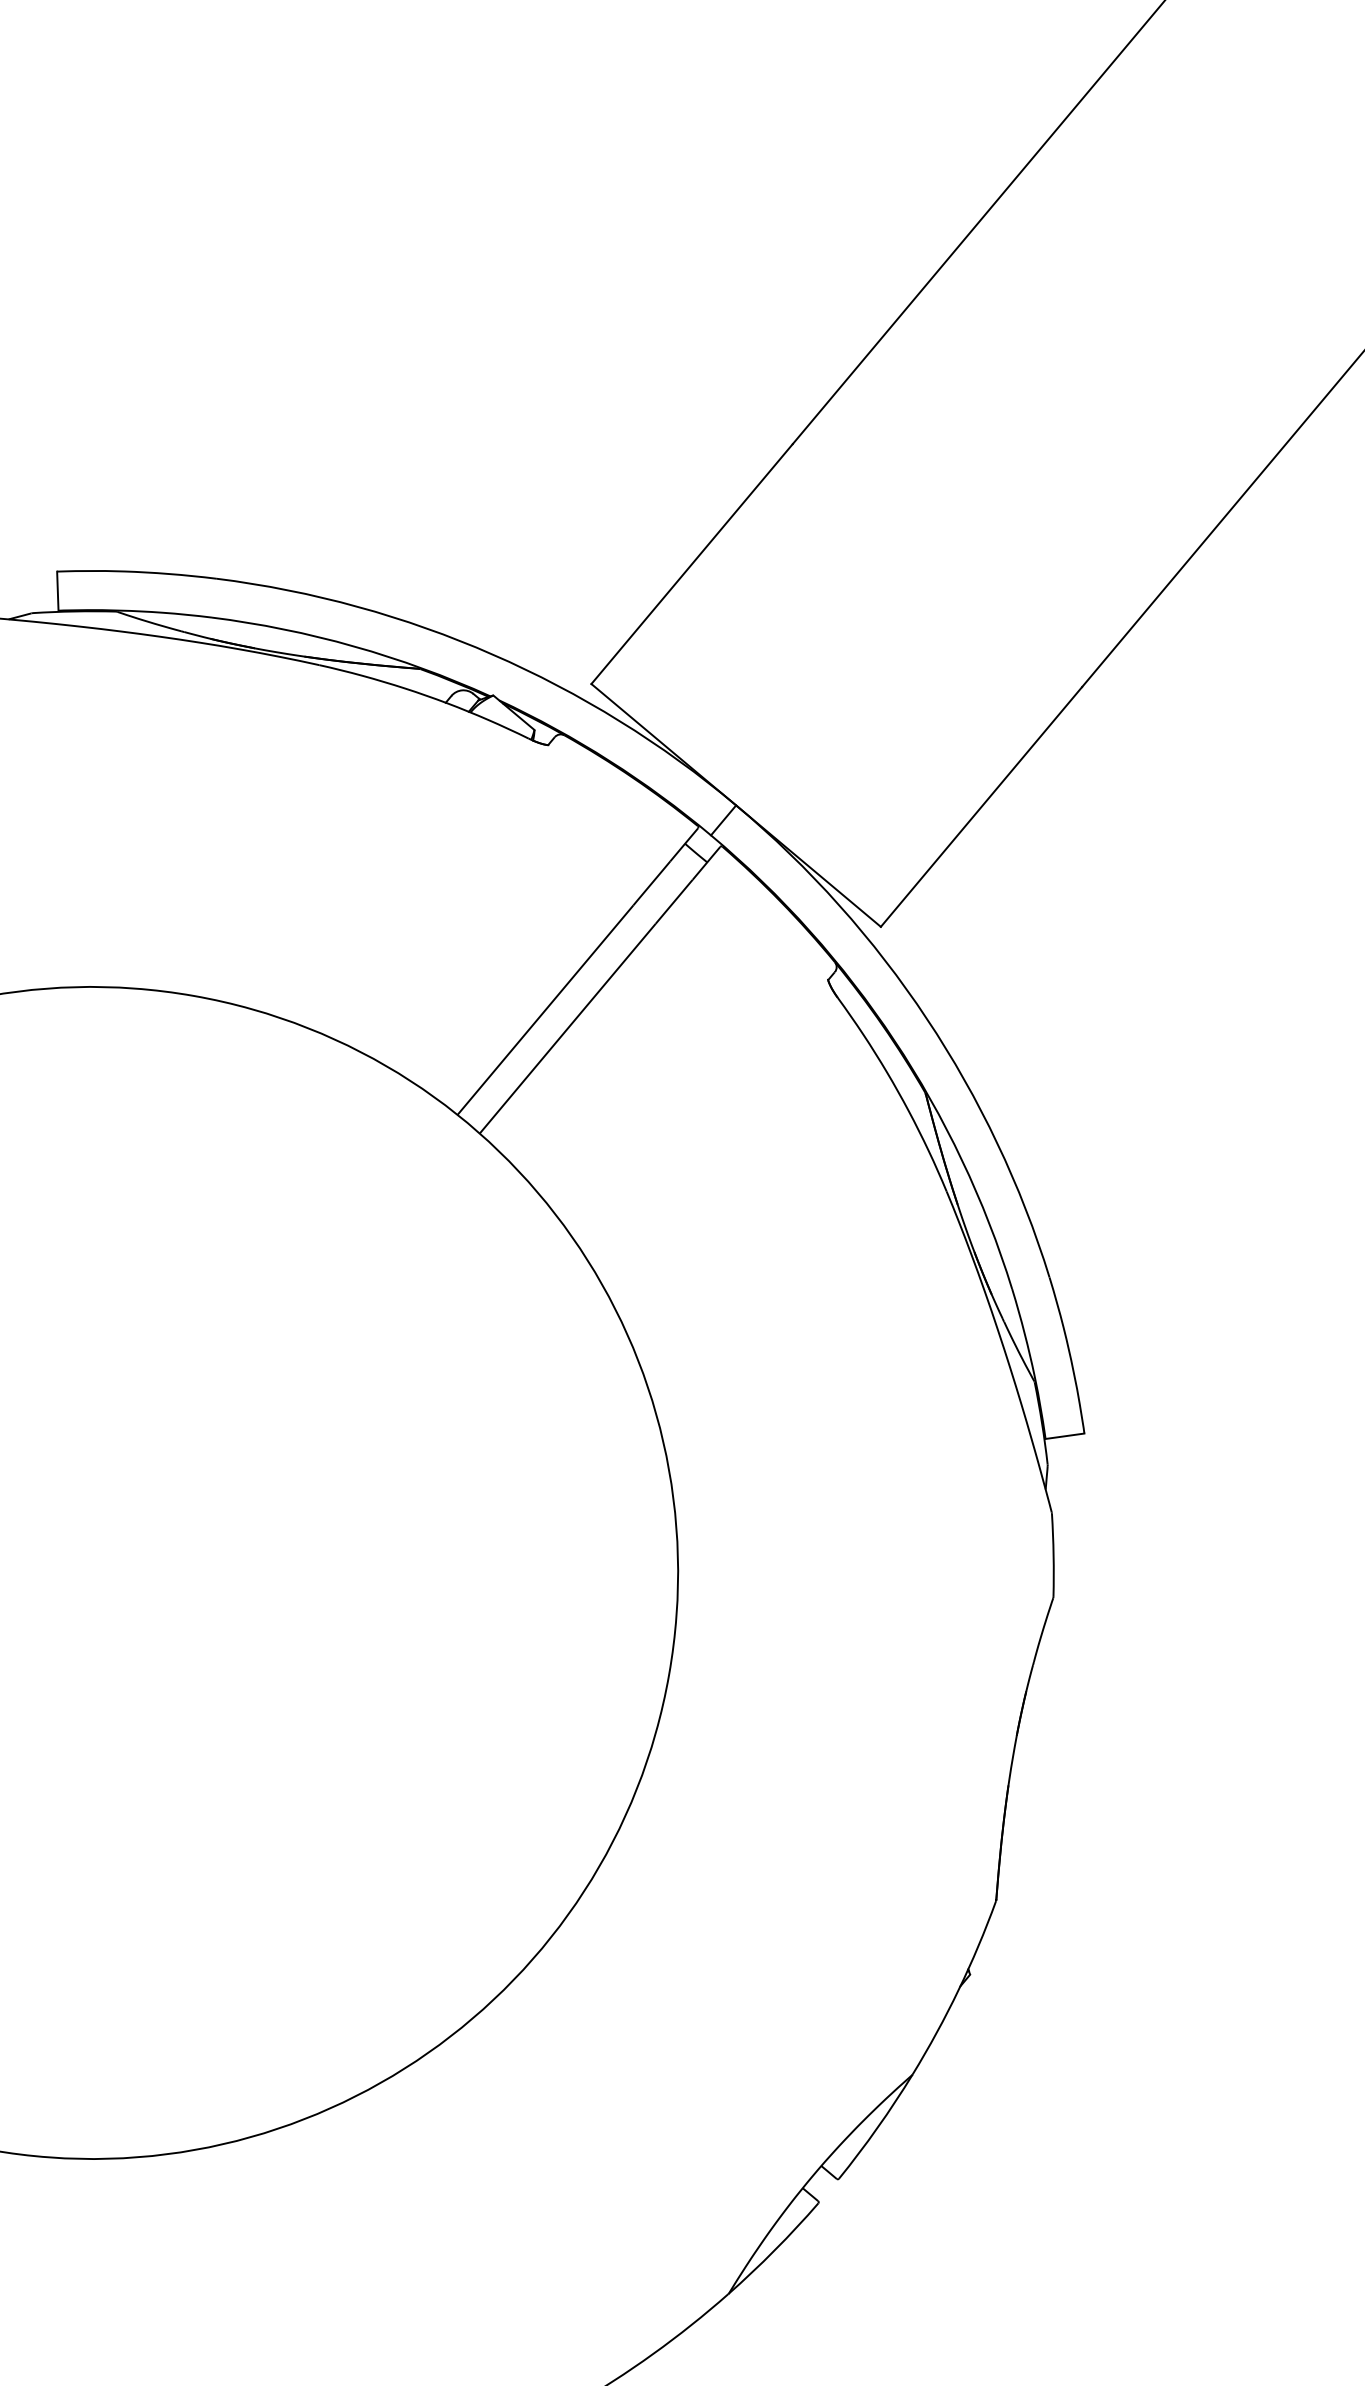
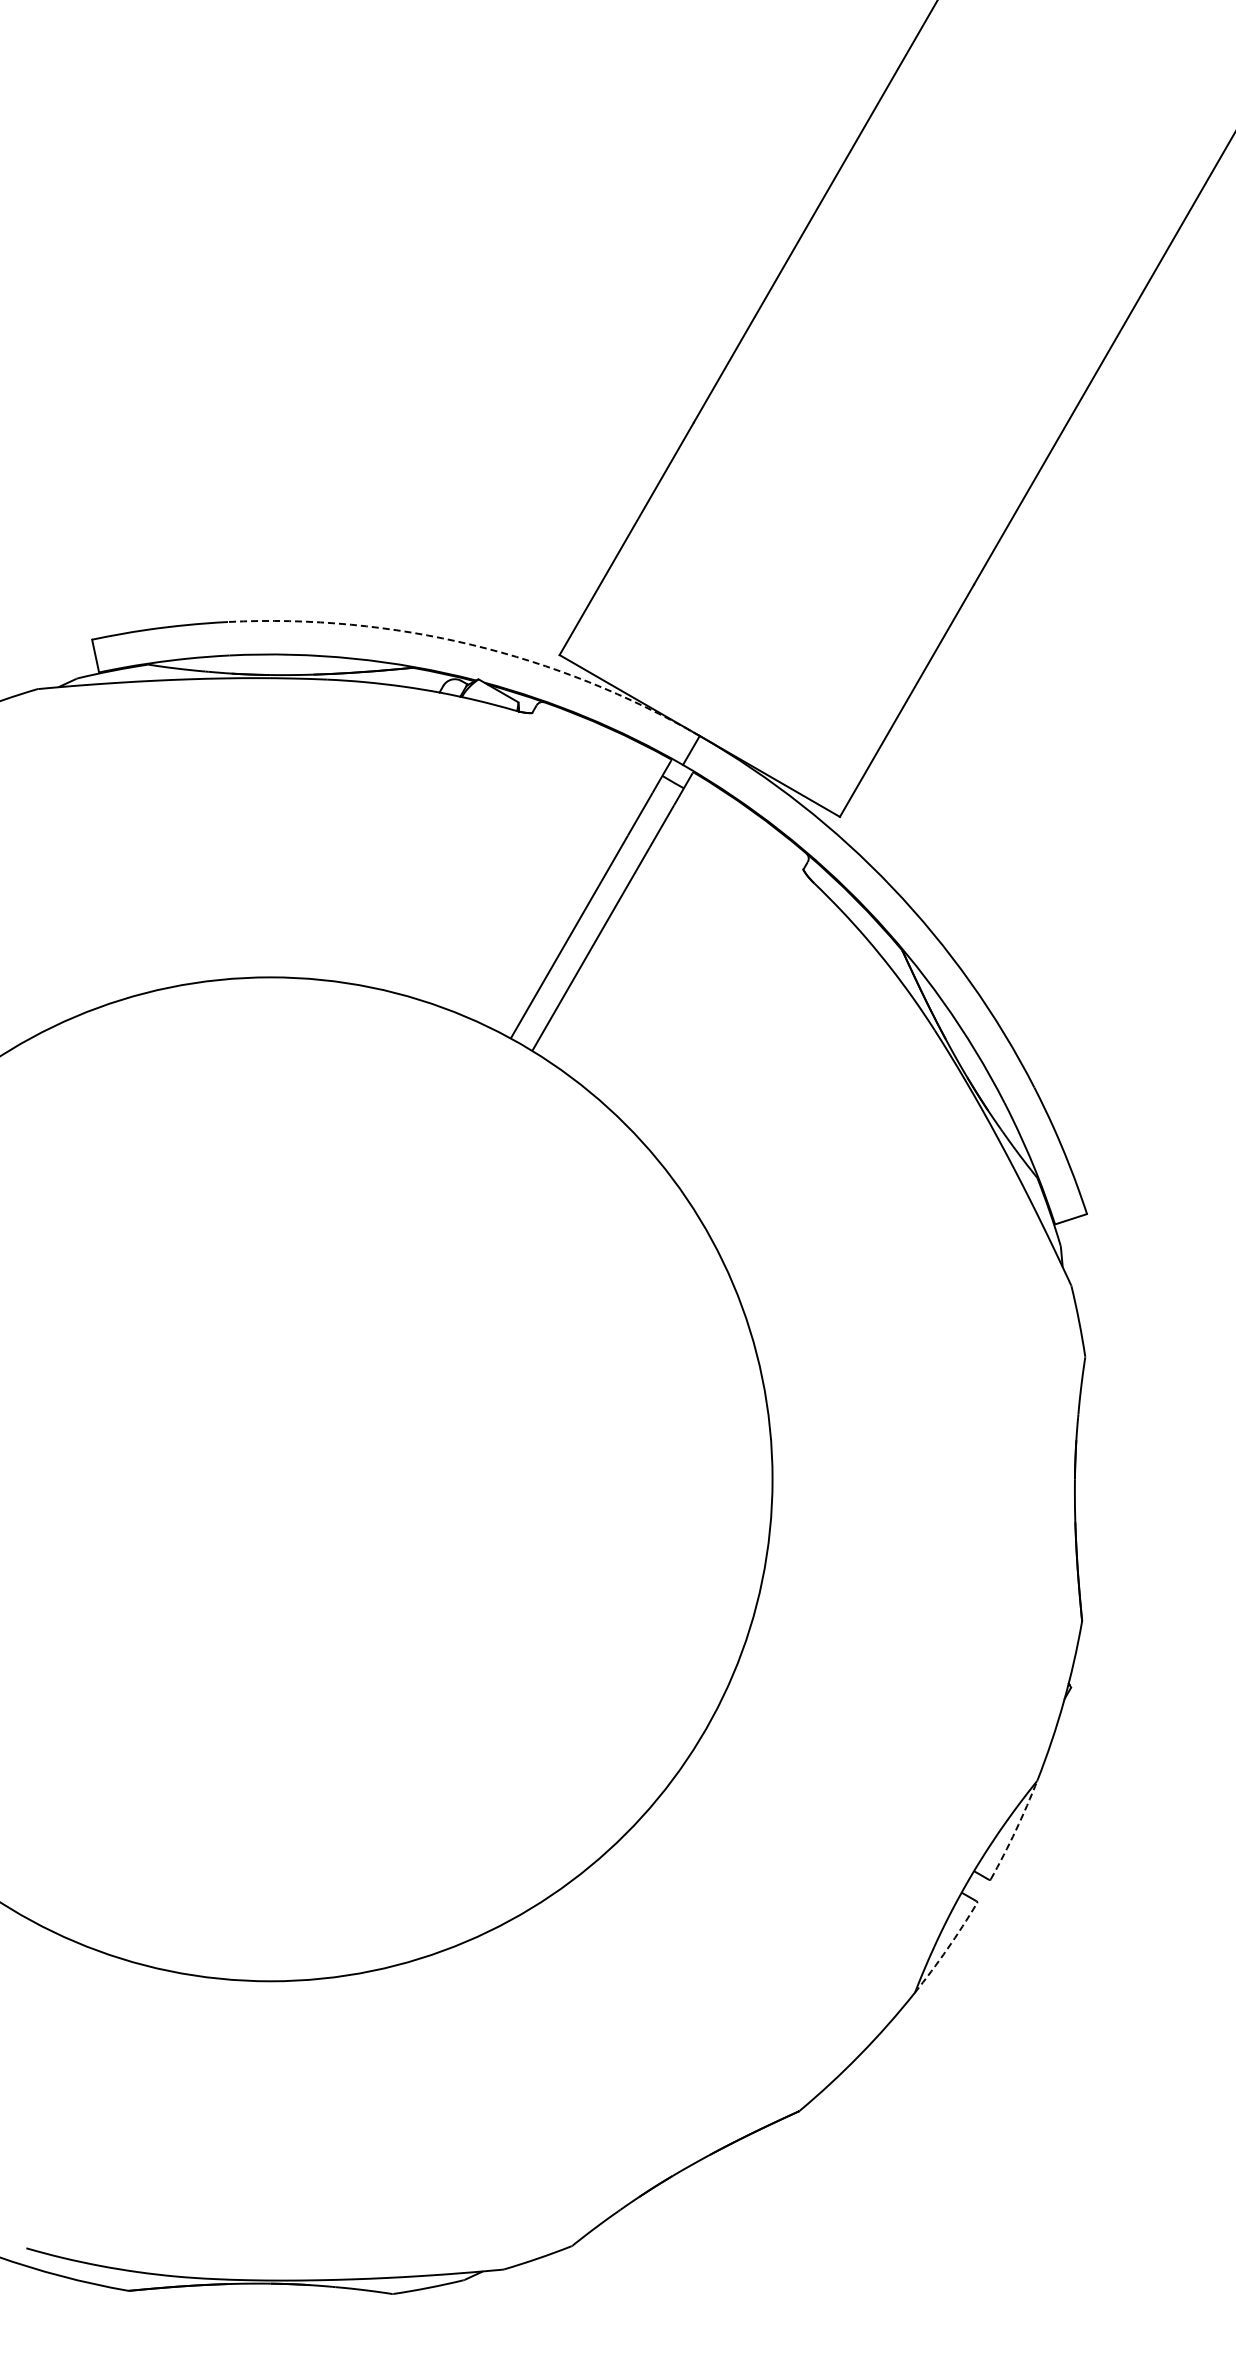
arc: (493, 654) -> (472, 644), solid -> dashed
arc: (877, 2127) -> (1015, 1830), solid -> dashed
arc: (774, 2250) -> (947, 1949), solid -> dashed

